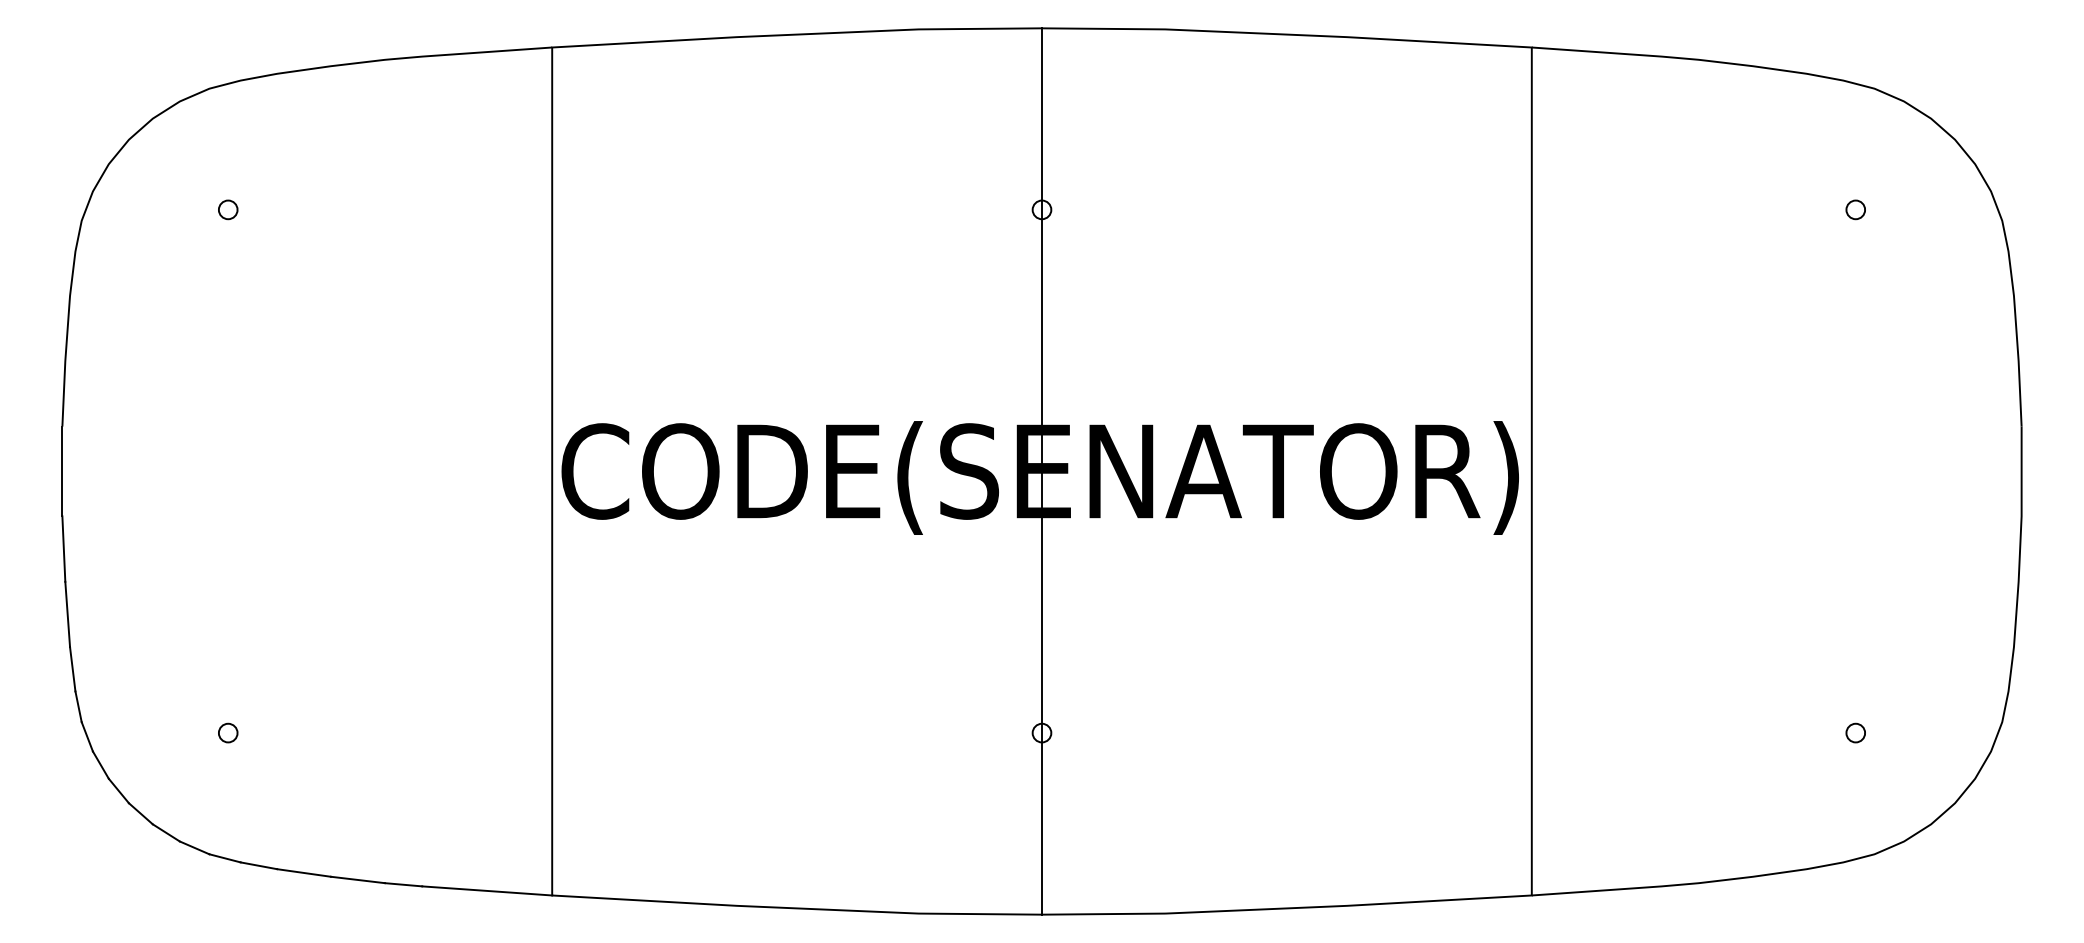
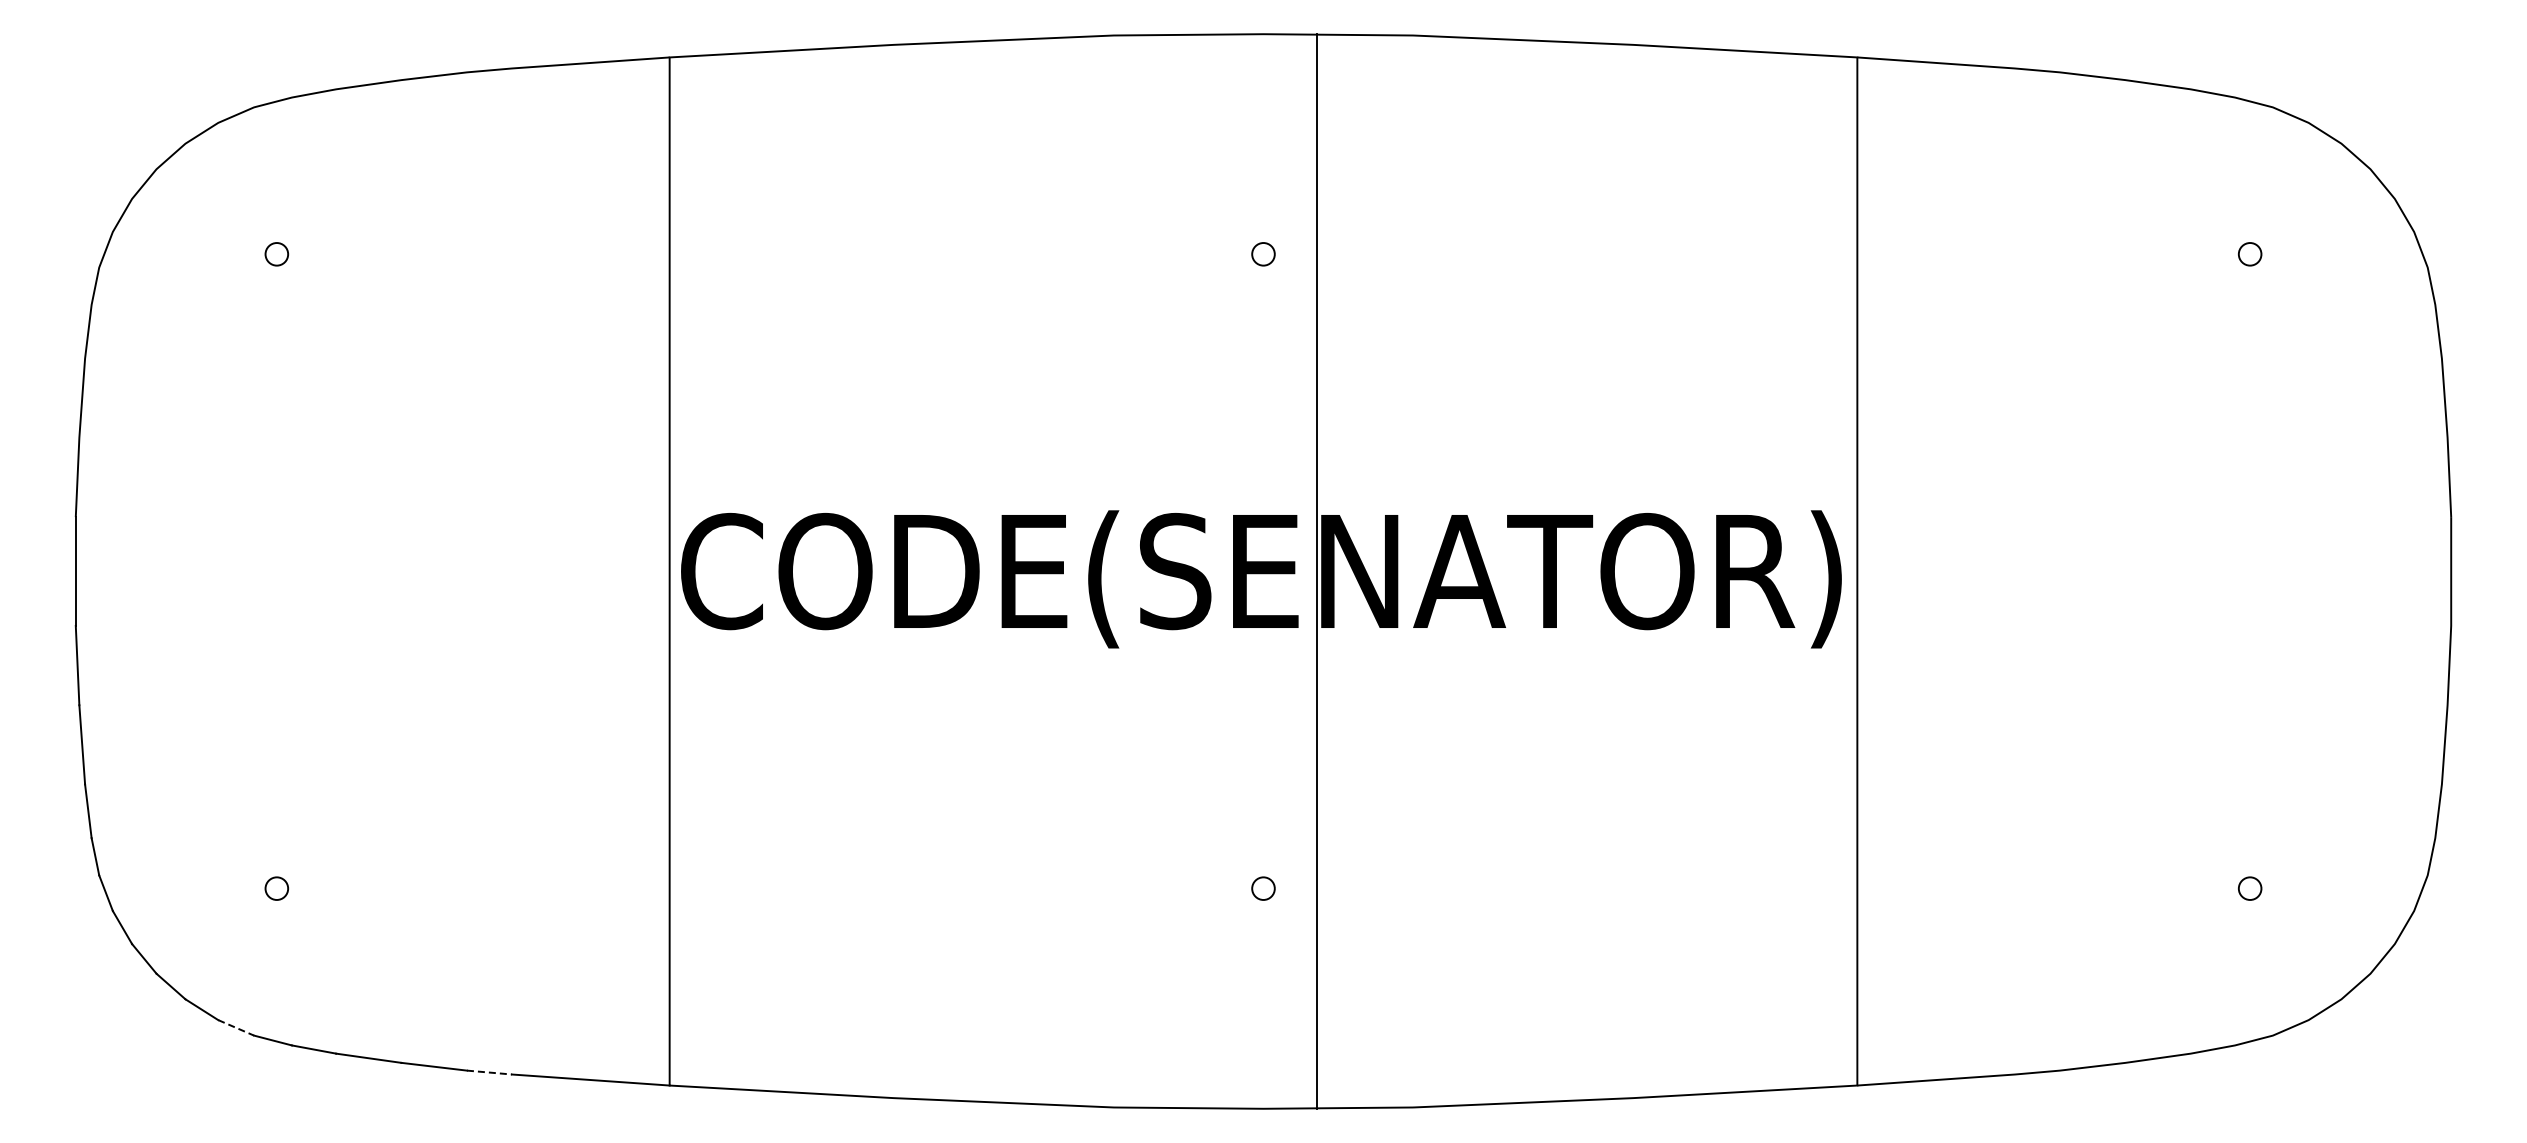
line: (1042, 471) -> (1316, 571), moved
line: (194, 847) -> (236, 1027), solid -> dashed
line: (403, 884) -> (489, 1072), solid -> dashed

